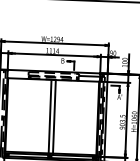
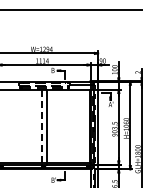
line: (50, 117) -> (42, 127), solid -> dashed

